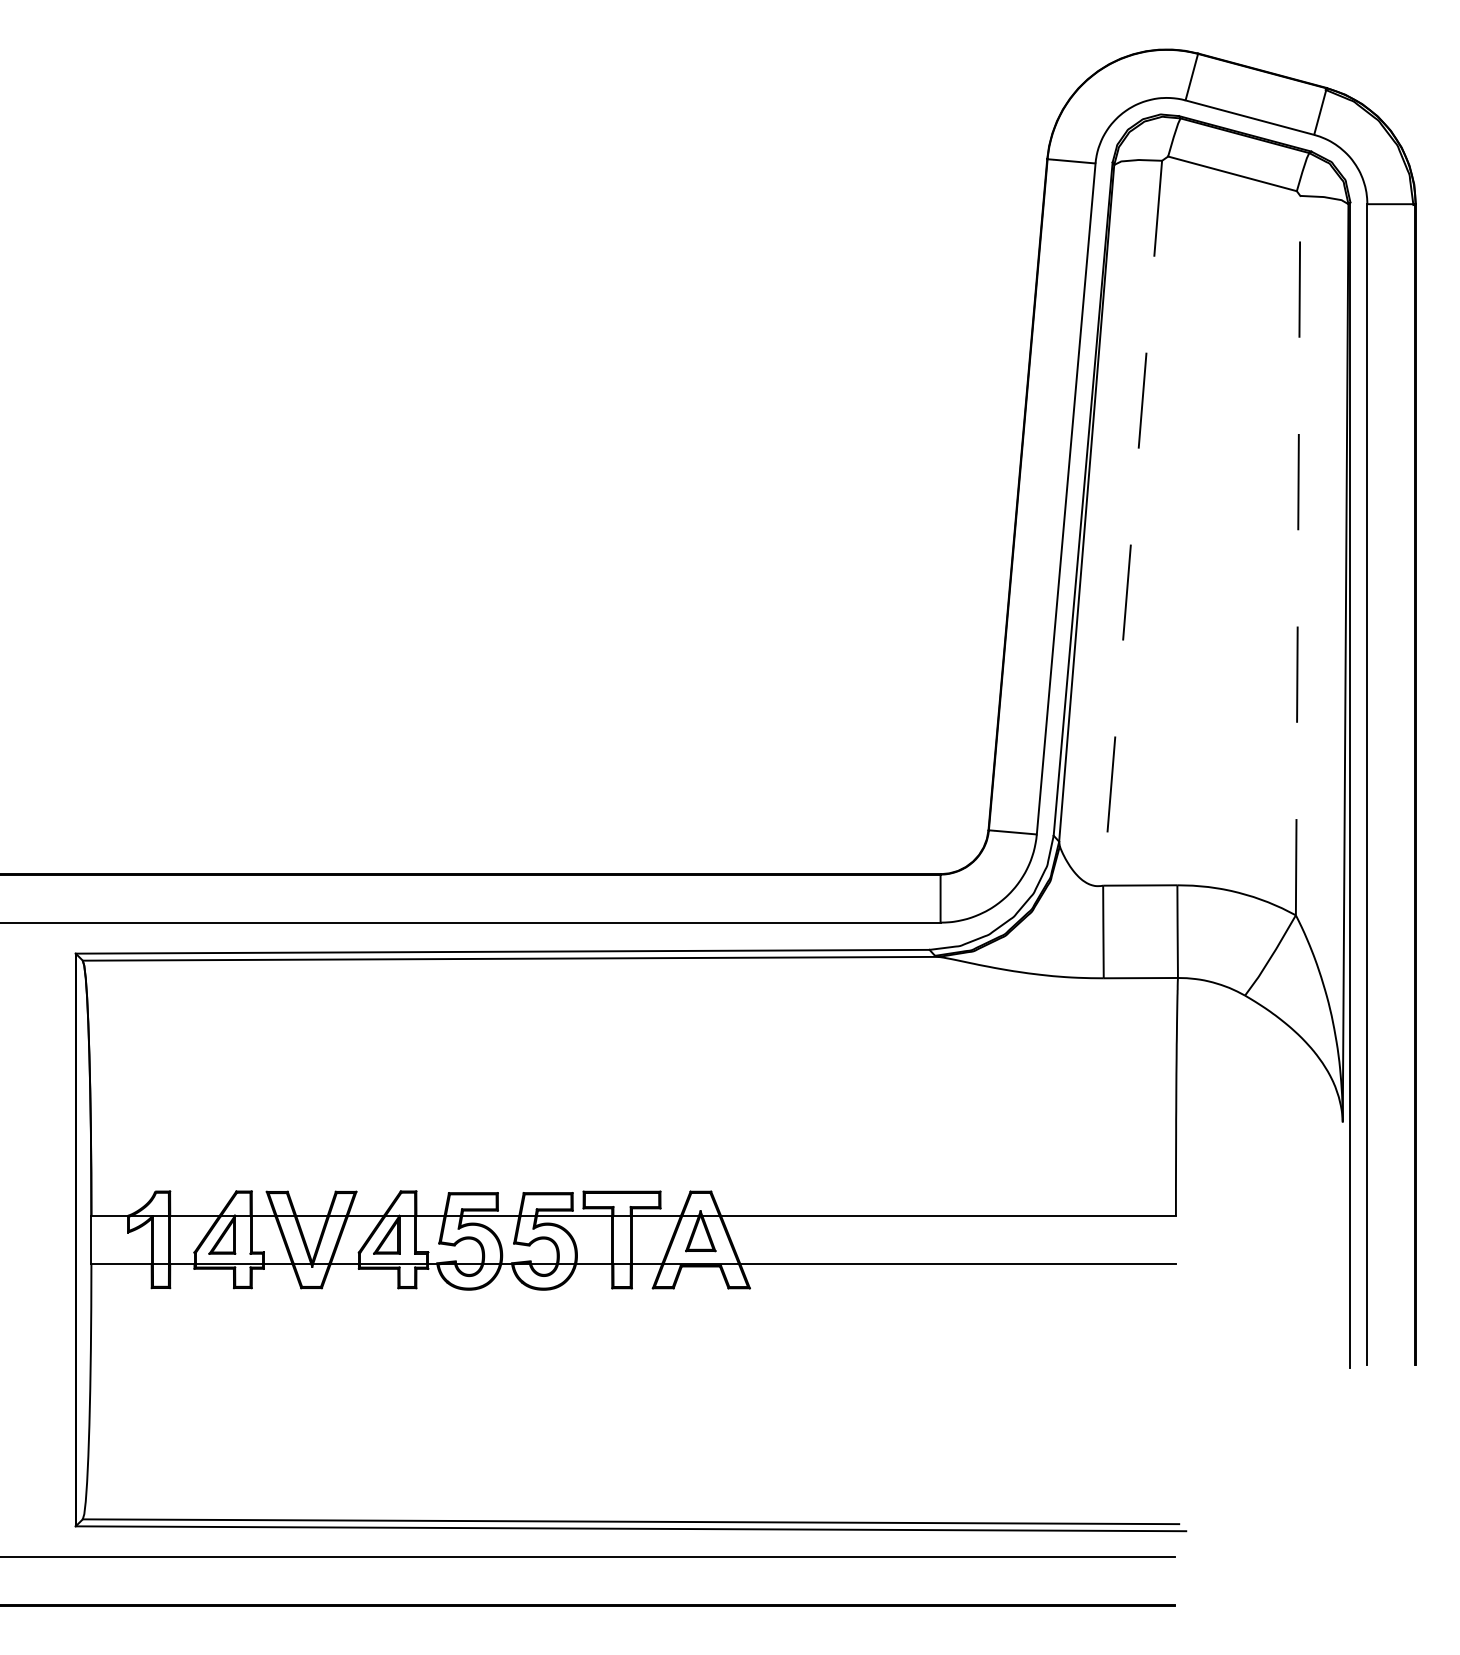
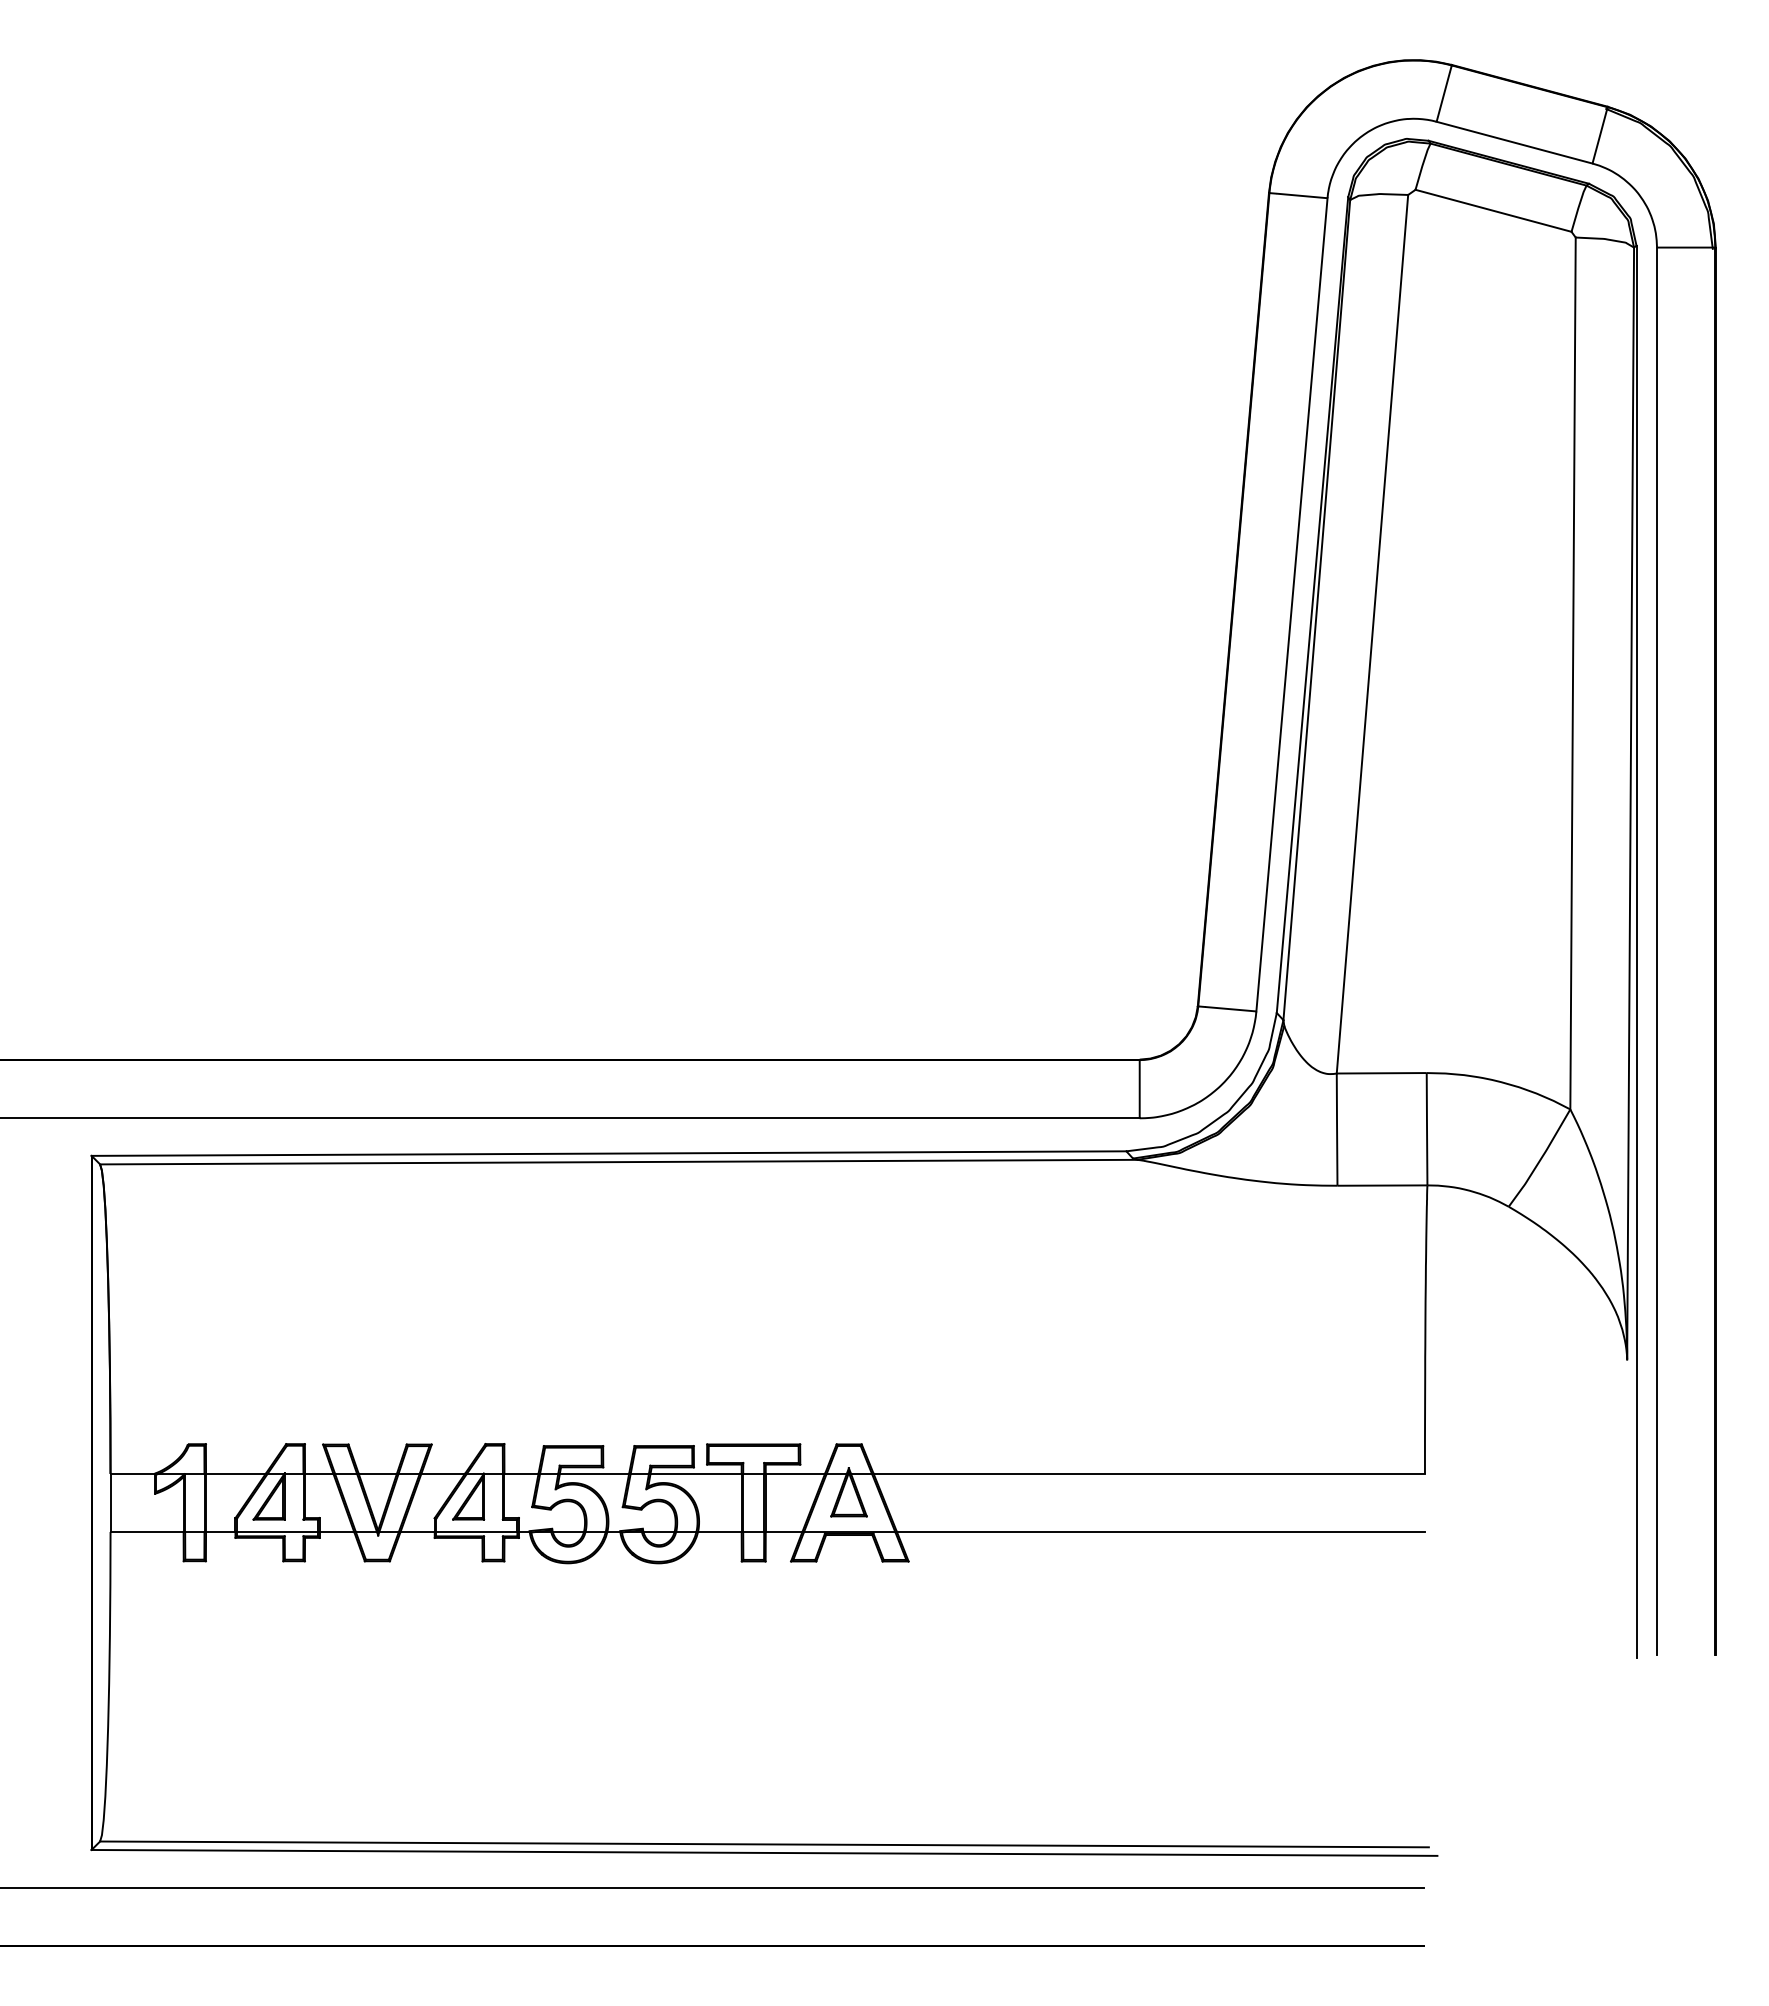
line: (1132, 523) -> (1372, 634), dashed -> solid
line: (1298, 555) -> (1573, 673), dashed -> solid

